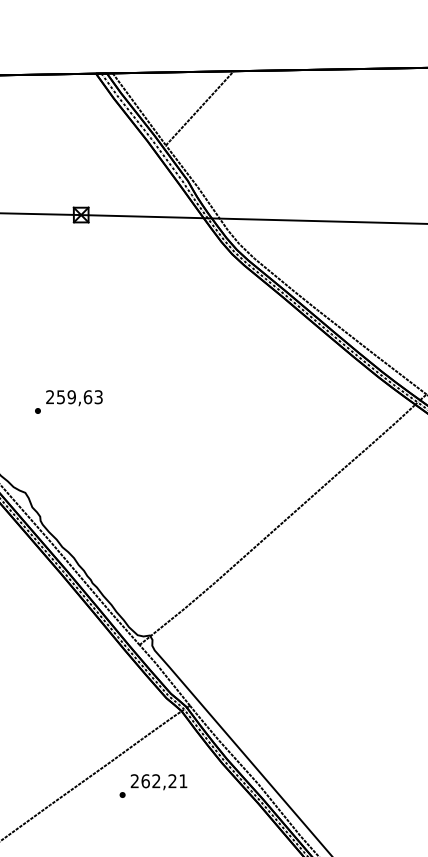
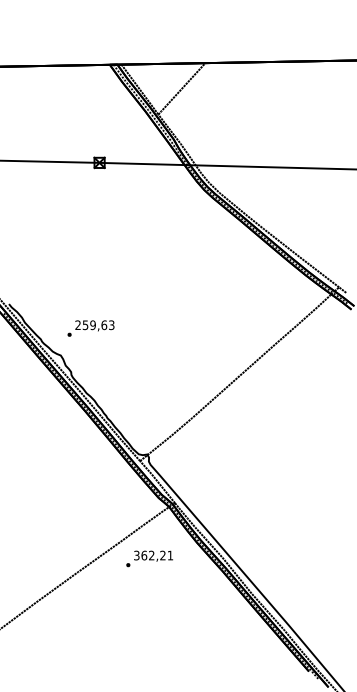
text: (68, 401) -> (90, 328), moved
text: (134, 781) -> (136, 555), 262,21 -> 362,21

